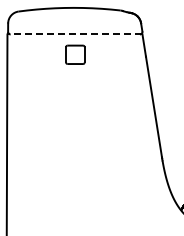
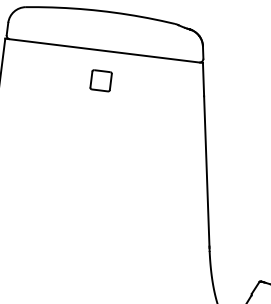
line: (74, 34) -> (103, 50), dashed -> solid
part: (75, 54) -> (101, 80), size x0.71

